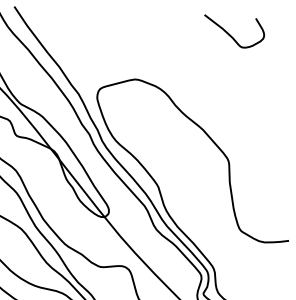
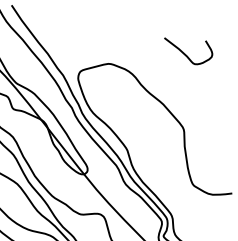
curve: (230, 34) -> (185, 53), moved

